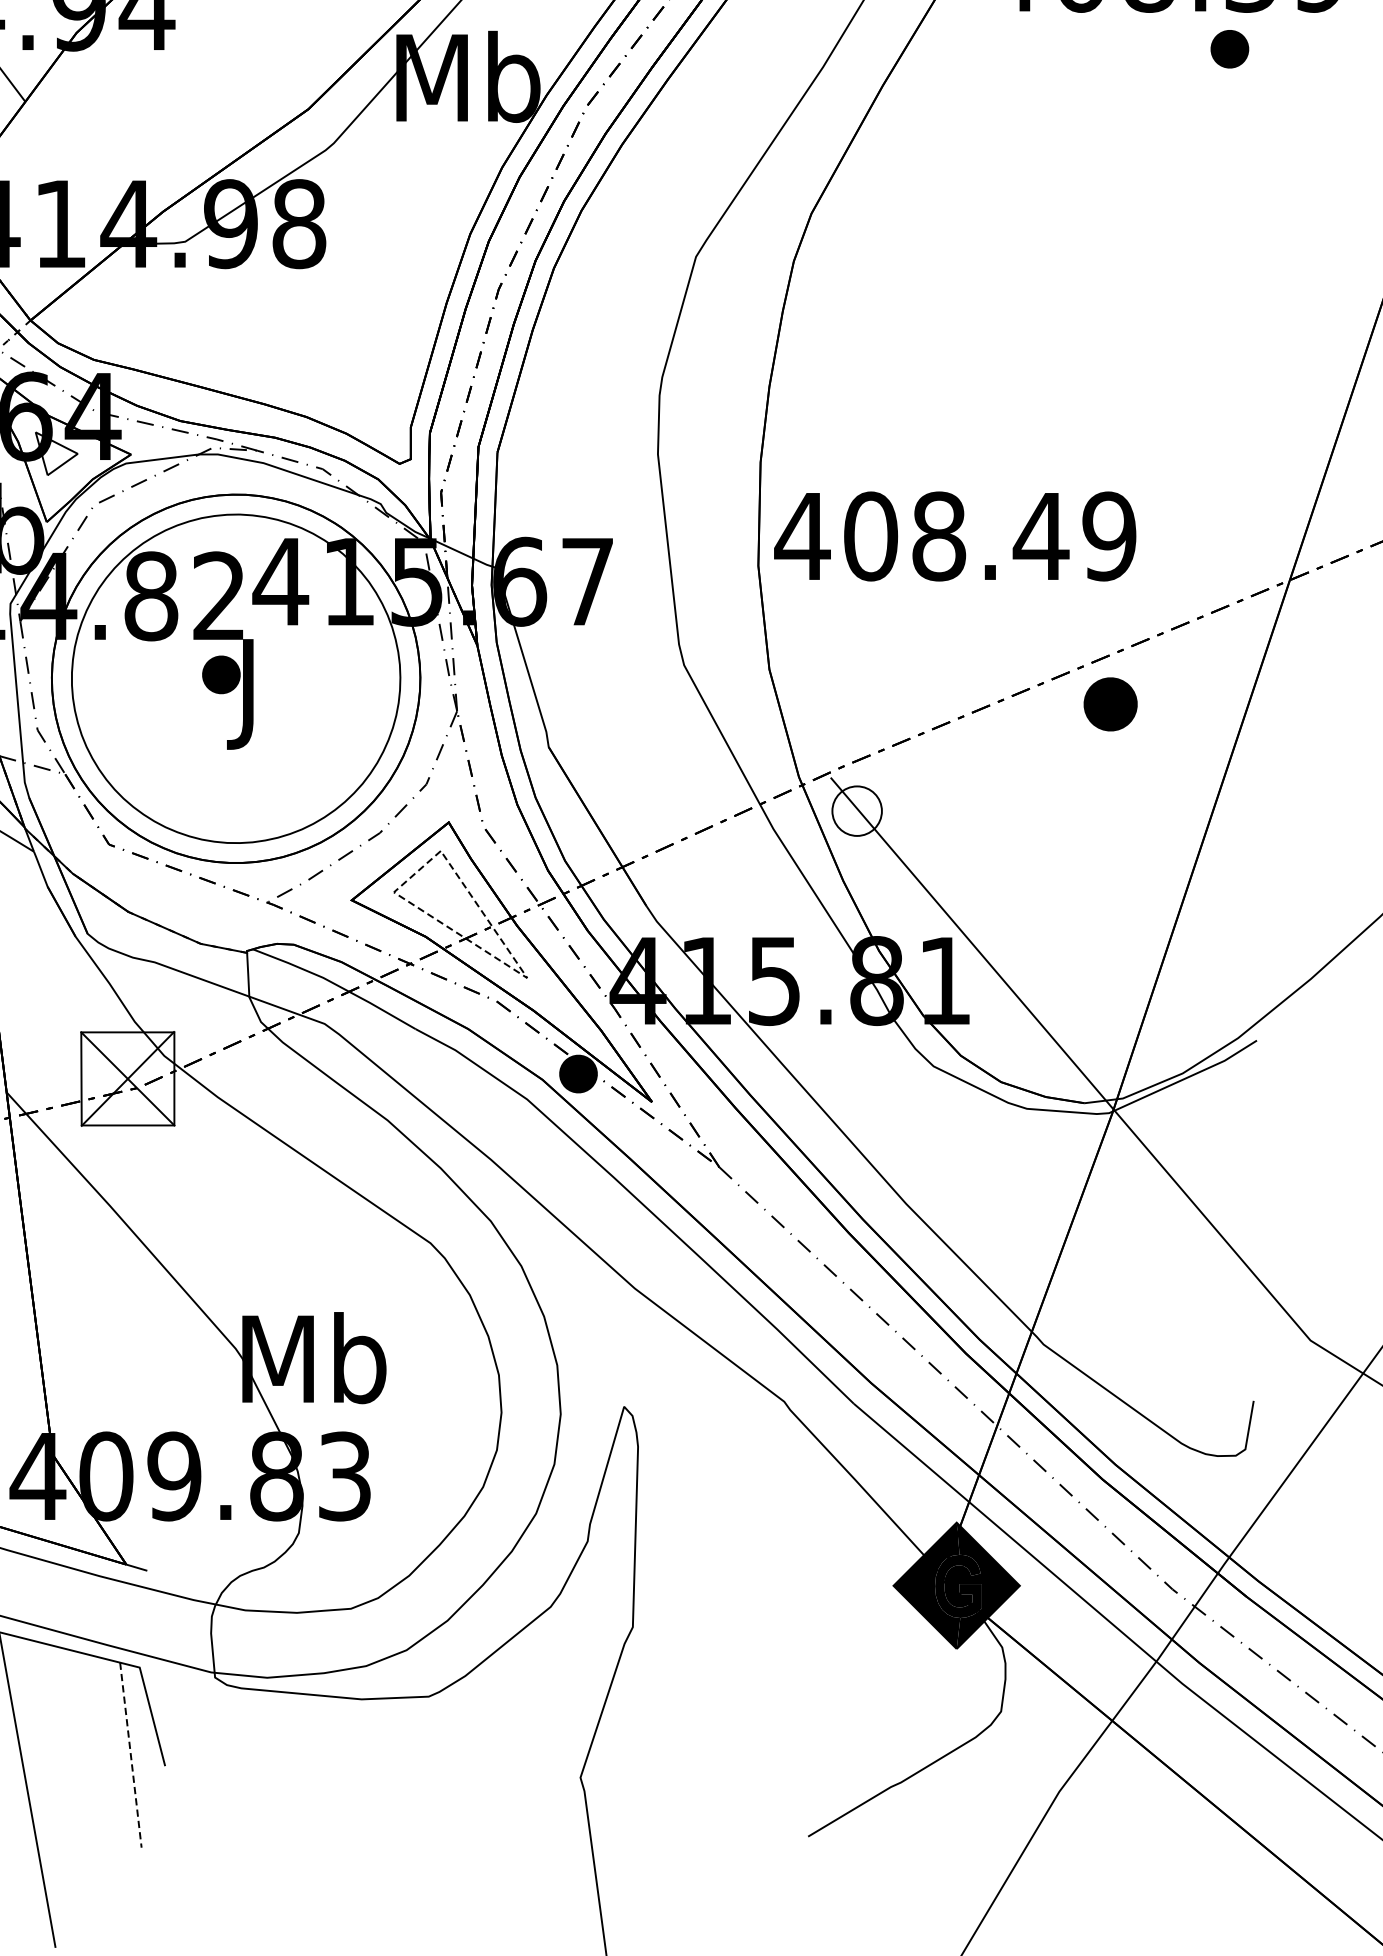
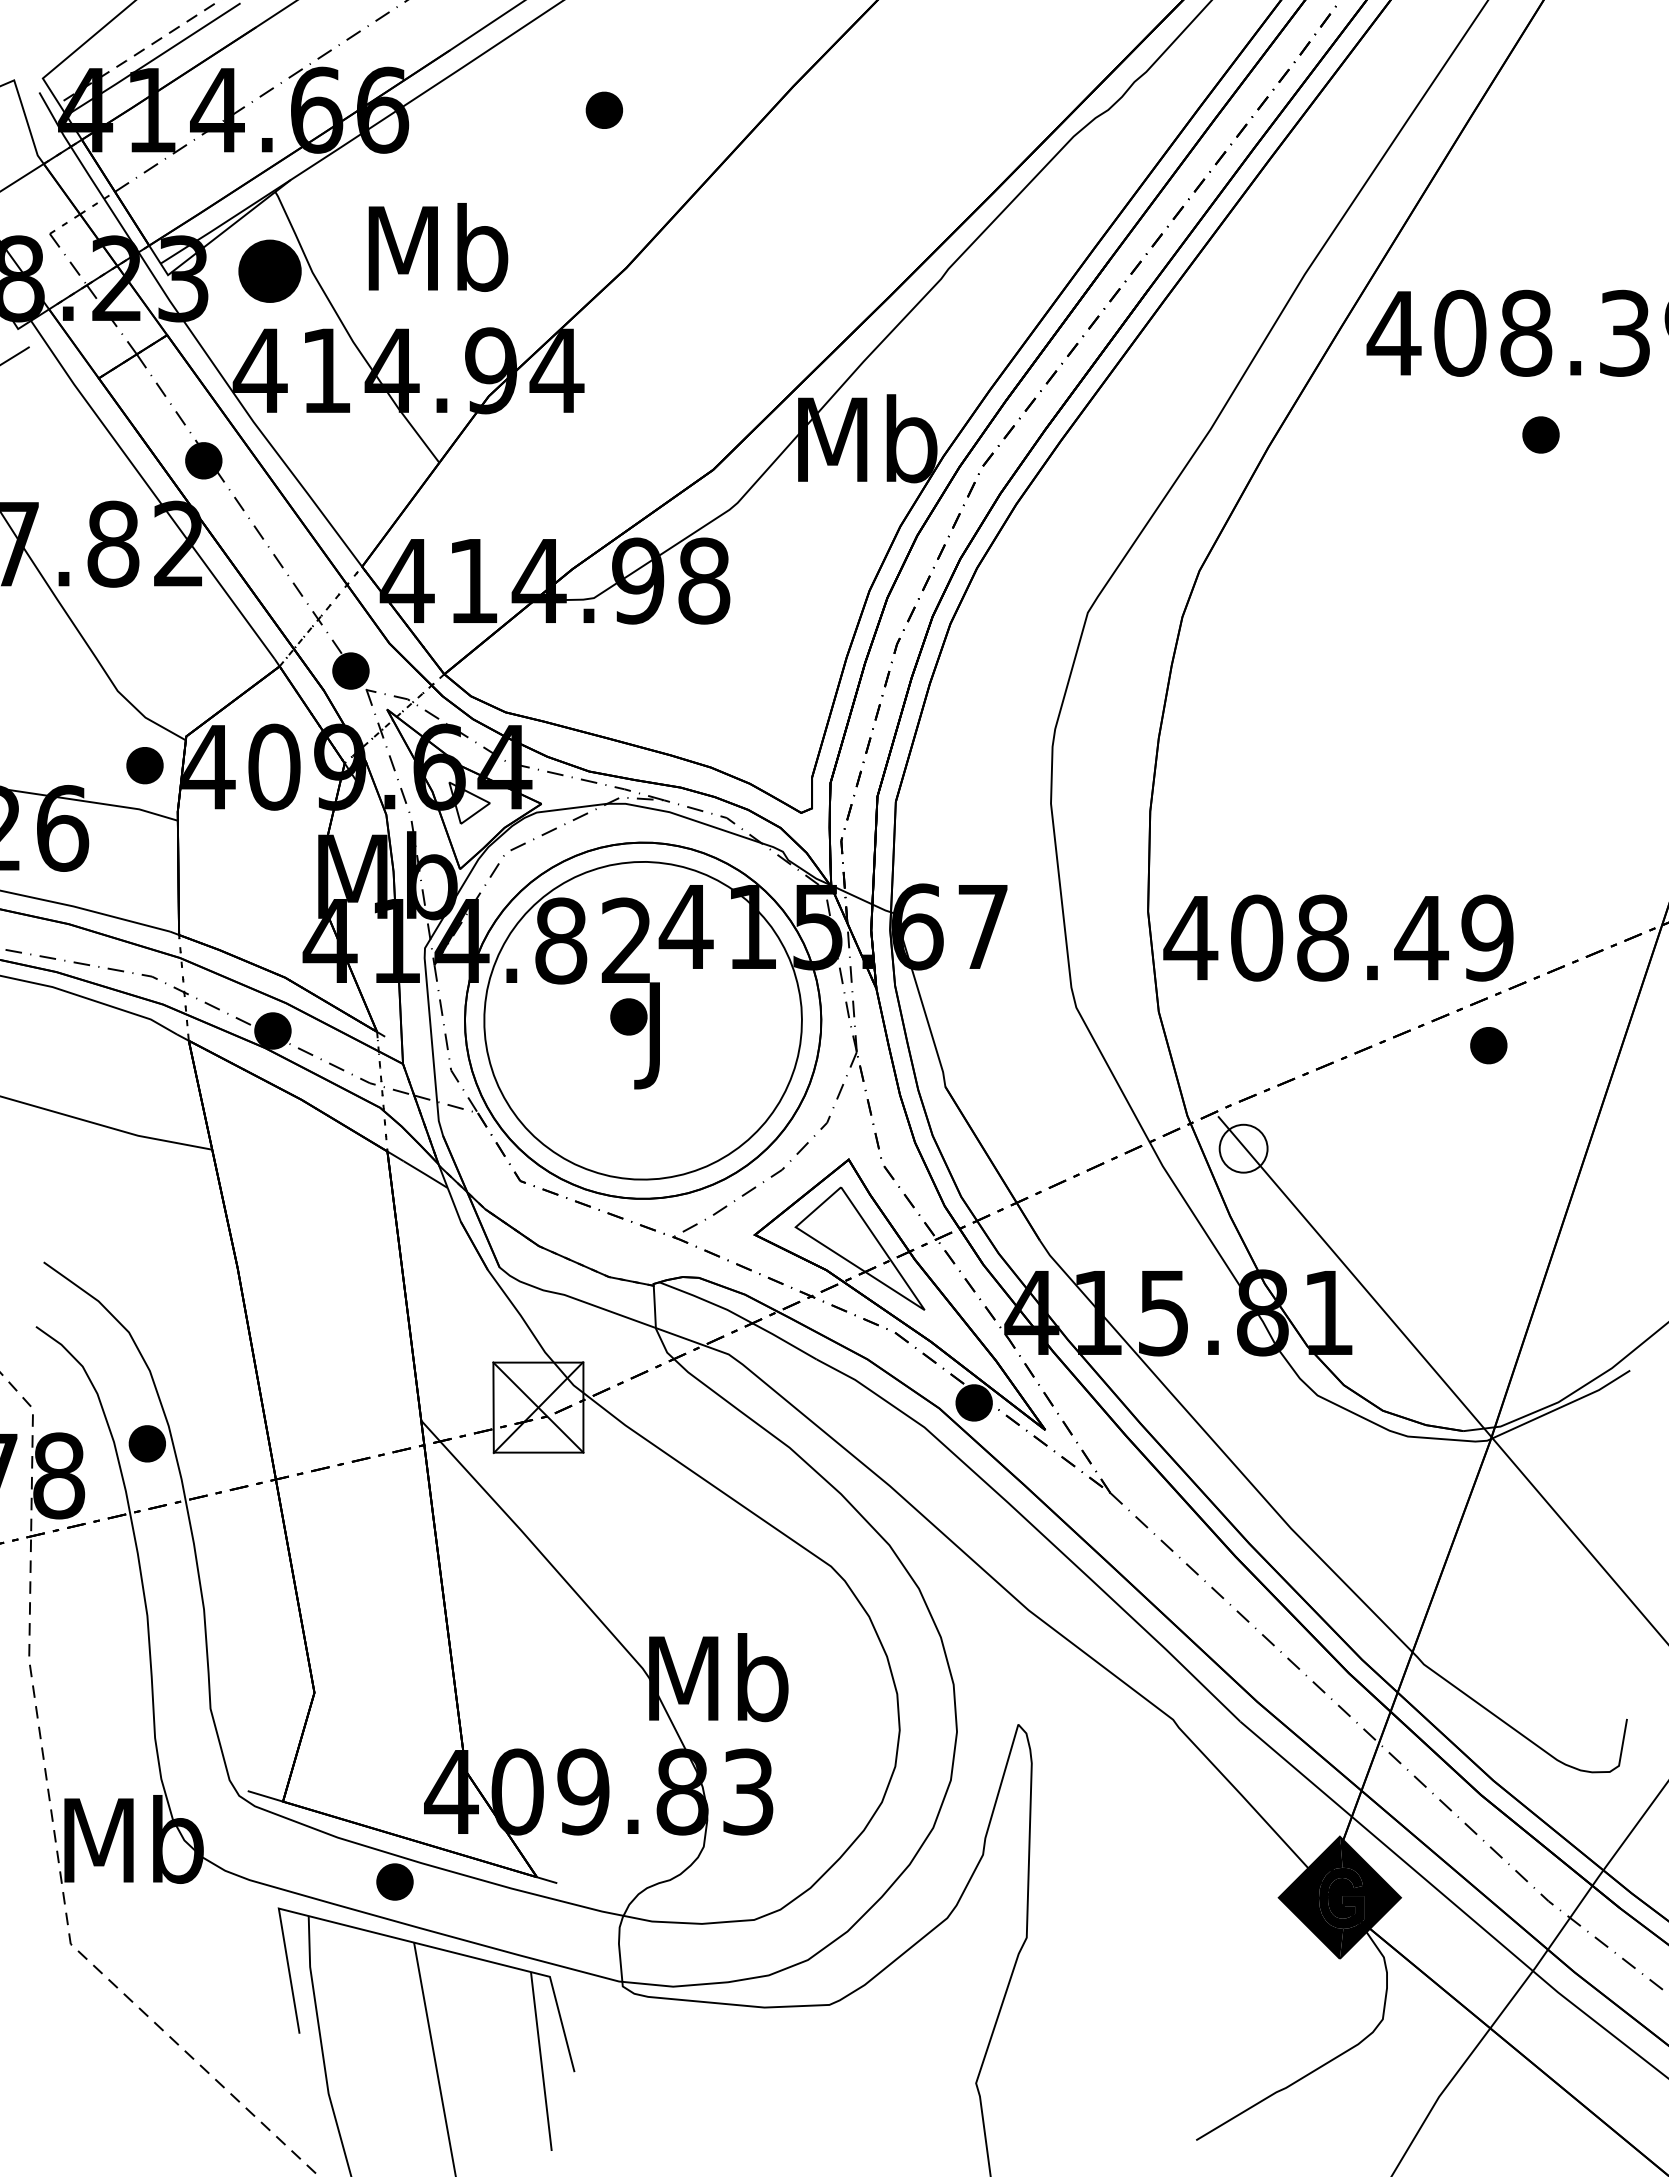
part: (1229, 48) -> (1540, 434), moved
text: (955, 535) -> (1338, 937), moved
part: (1110, 704) -> (1488, 1045), size x0.71
line: (499, 959) -> (897, 1292), dashed -> solid
line: (131, 1756) -> (541, 2062), dashed -> solid

